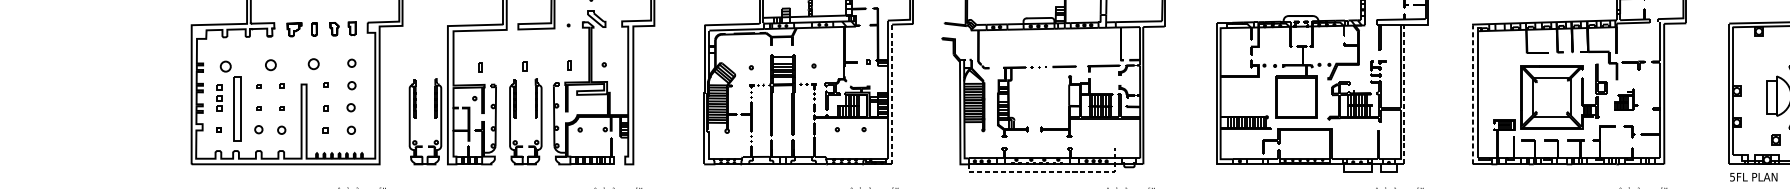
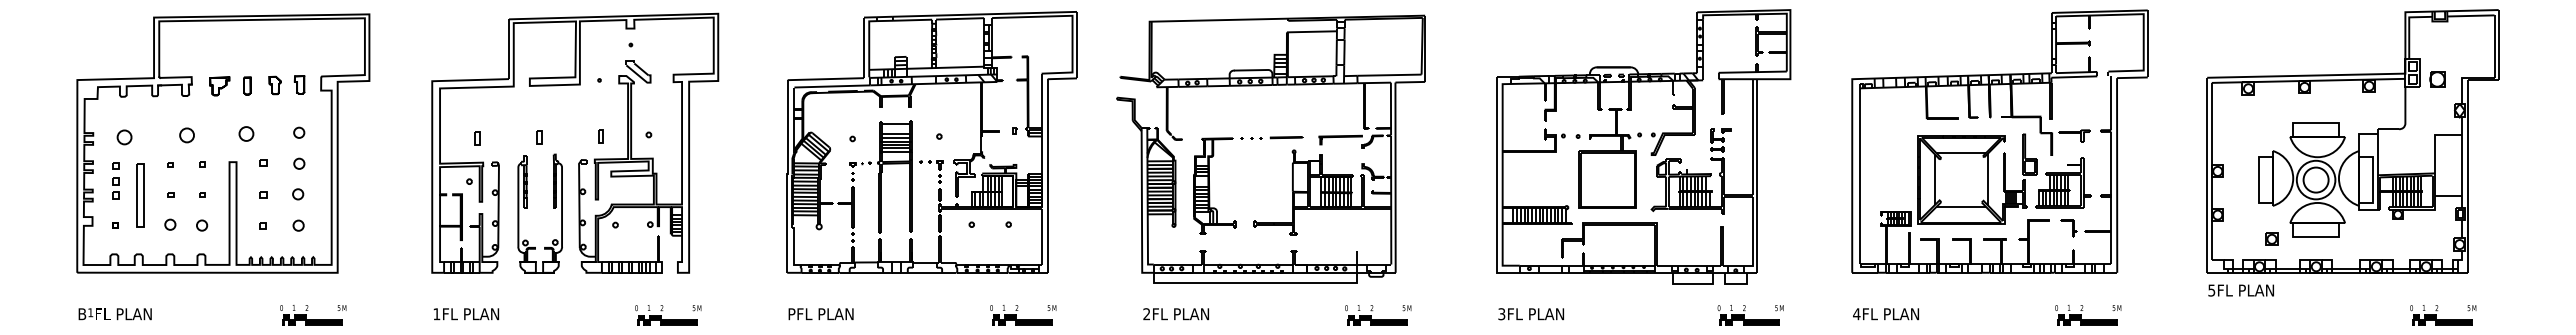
line: (892, 94) -> (1047, 176), dashed -> solid
line: (1404, 94) -> (1757, 176), dashed -> solid
line: (1473, 94) -> (1852, 175), dashed -> solid
part: (1625, 99) -> (2063, 182), size x1.67
part: (237, 108) -> (140, 195), size x0.71
part: (416, 117) -> (388, 208), removed
line: (1050, 172) -> (1266, 283), dashed -> solid

